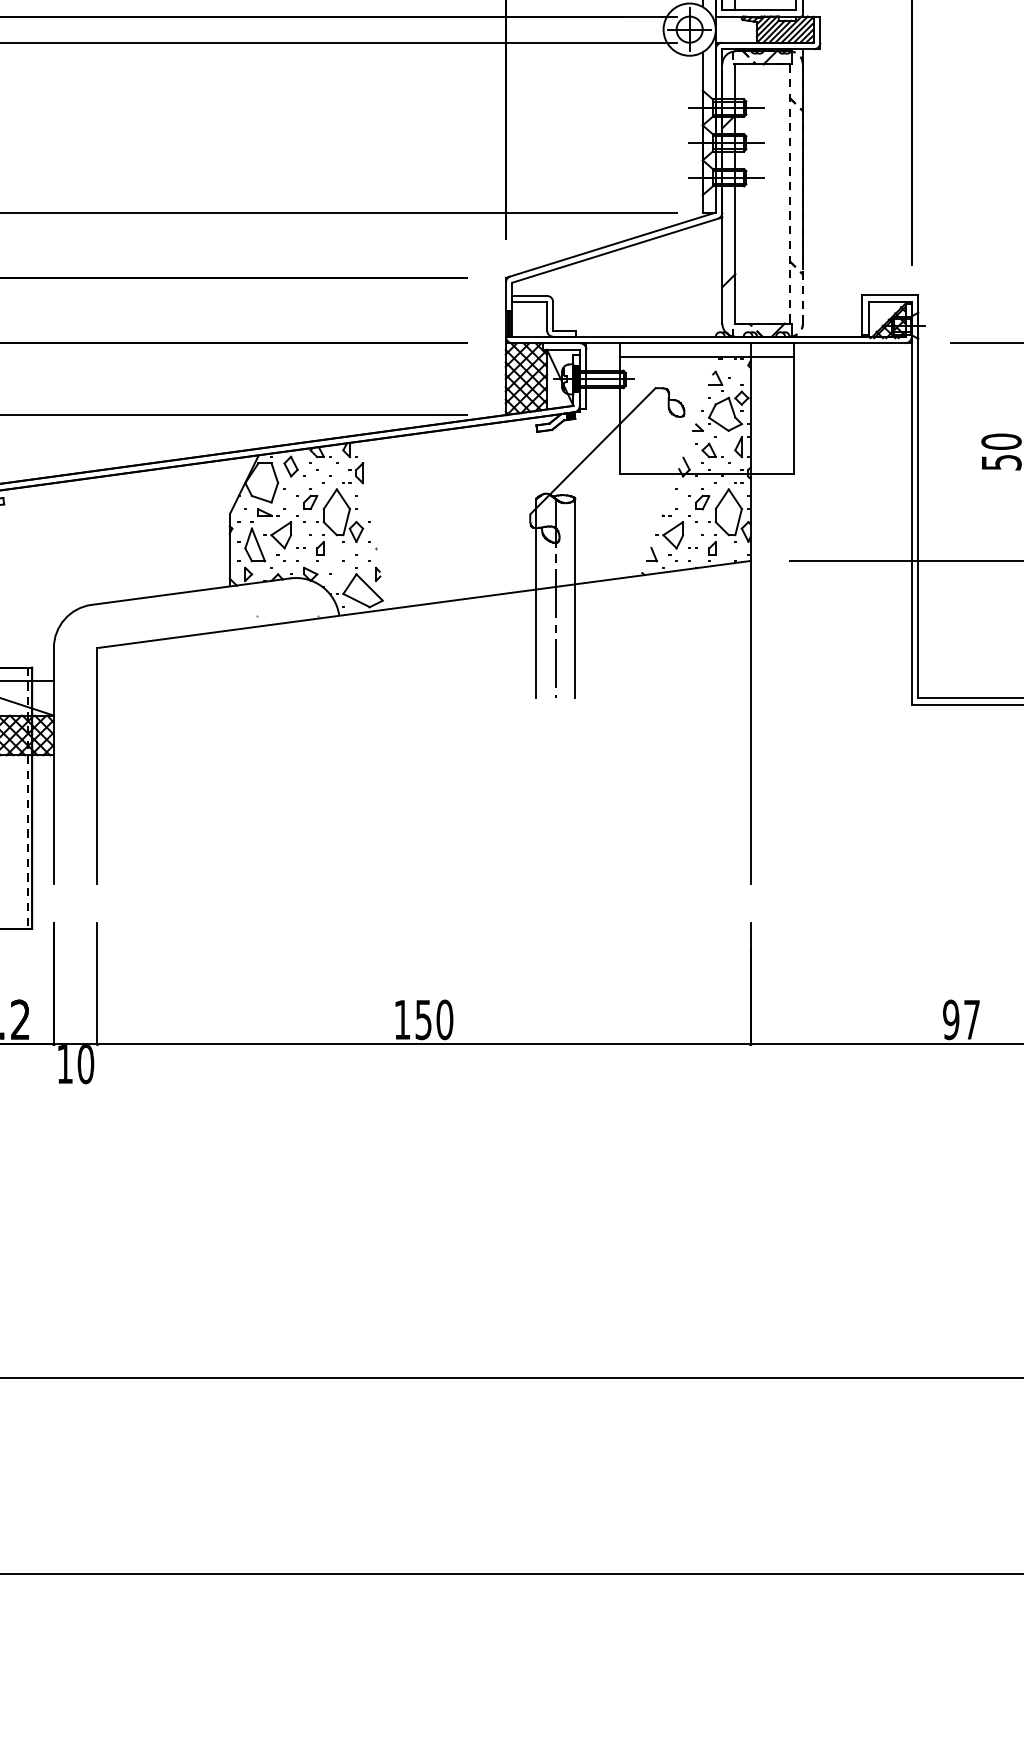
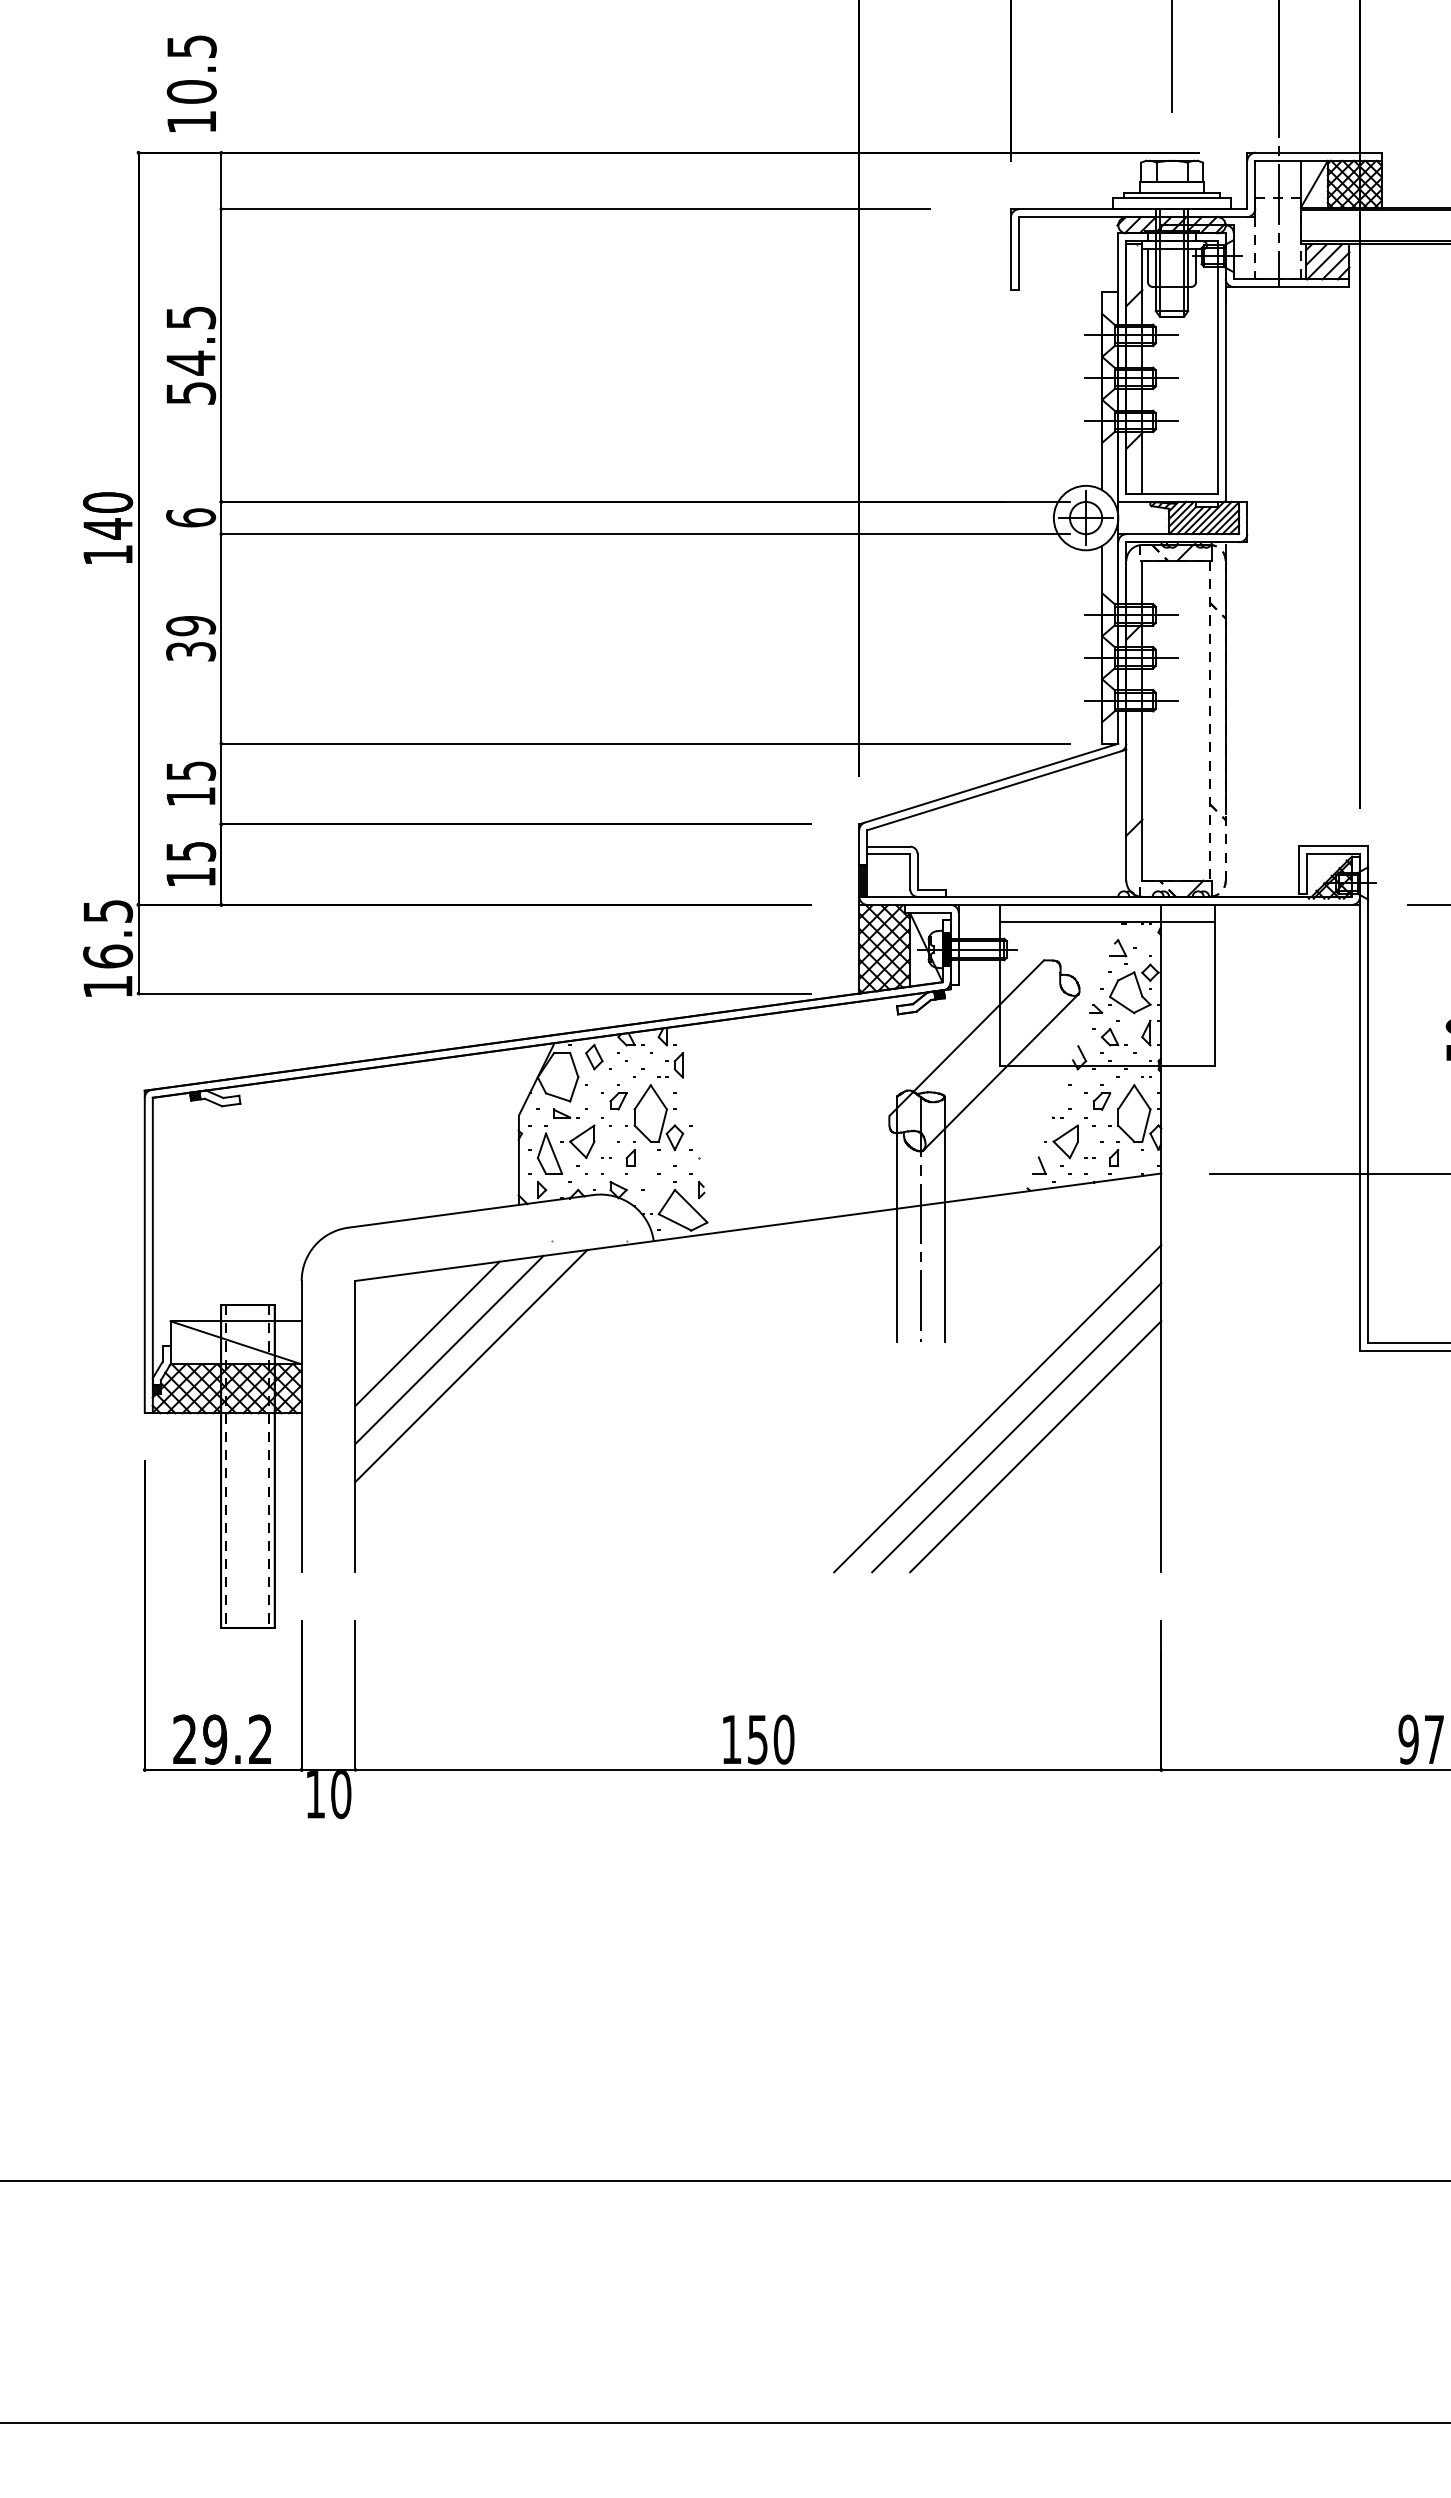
line: (620, 479) -> (1000, 1072), added
line: (155, 690) -> (427, 1333), added
line: (173, 703) -> (449, 1349), added
line: (191, 716) -> (471, 1365), added
line: (617, 751) -> (997, 1408), added
line: (633, 766) -> (1016, 1427), added
line: (648, 782) -> (1035, 1446), added

